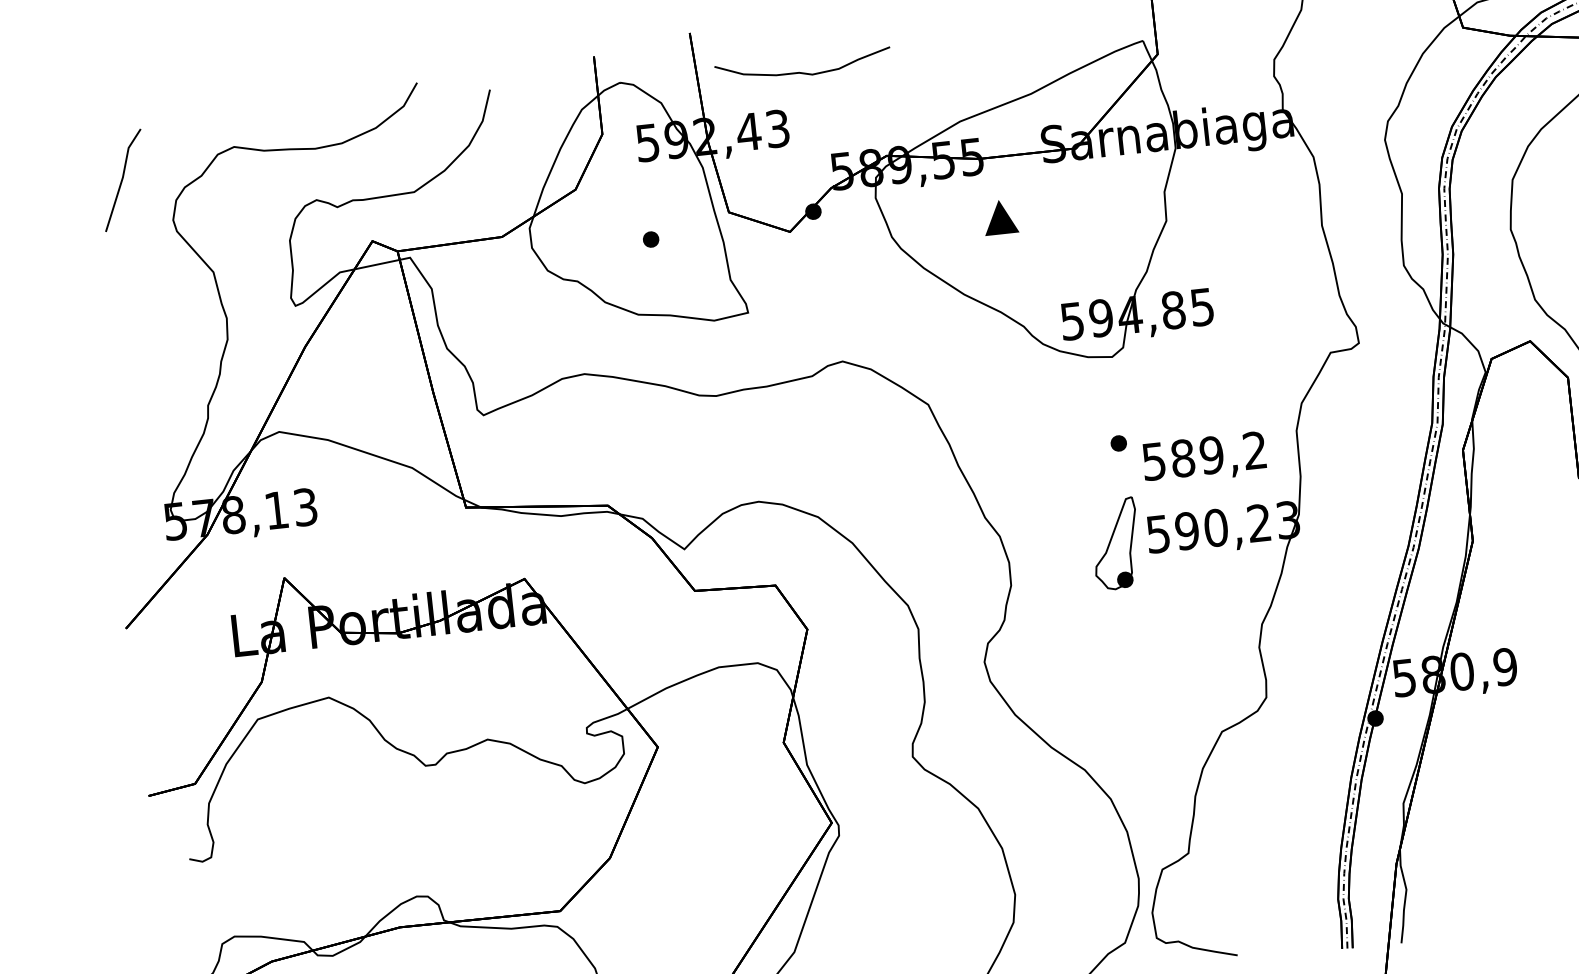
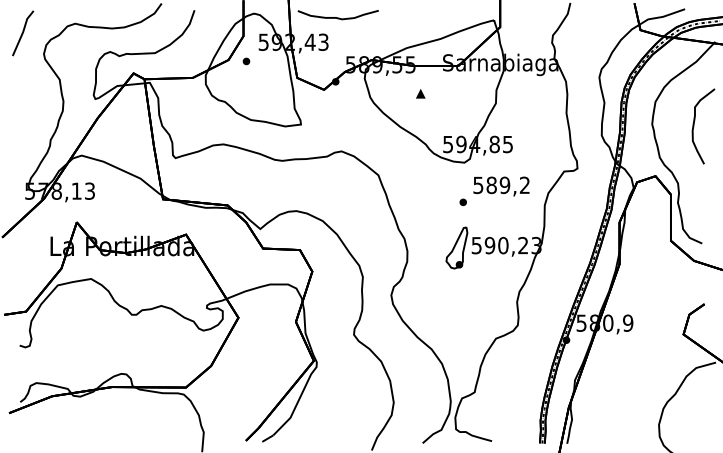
part: (1000, 217) -> (420, 93), size x0.62
part: (651, 239) -> (246, 61), moved
text: (1204, 458) -> (501, 186), moved

